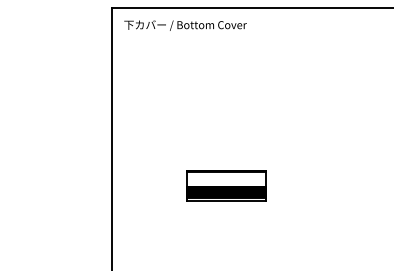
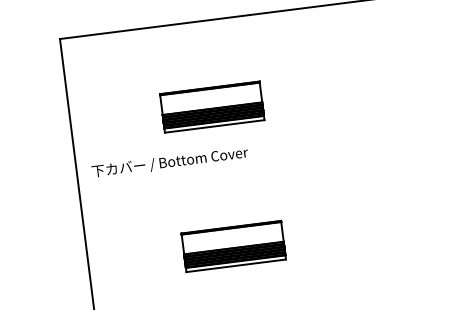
text: (185, 25) -> (170, 162), moved
part: (223, 75) -> (212, 106), added

